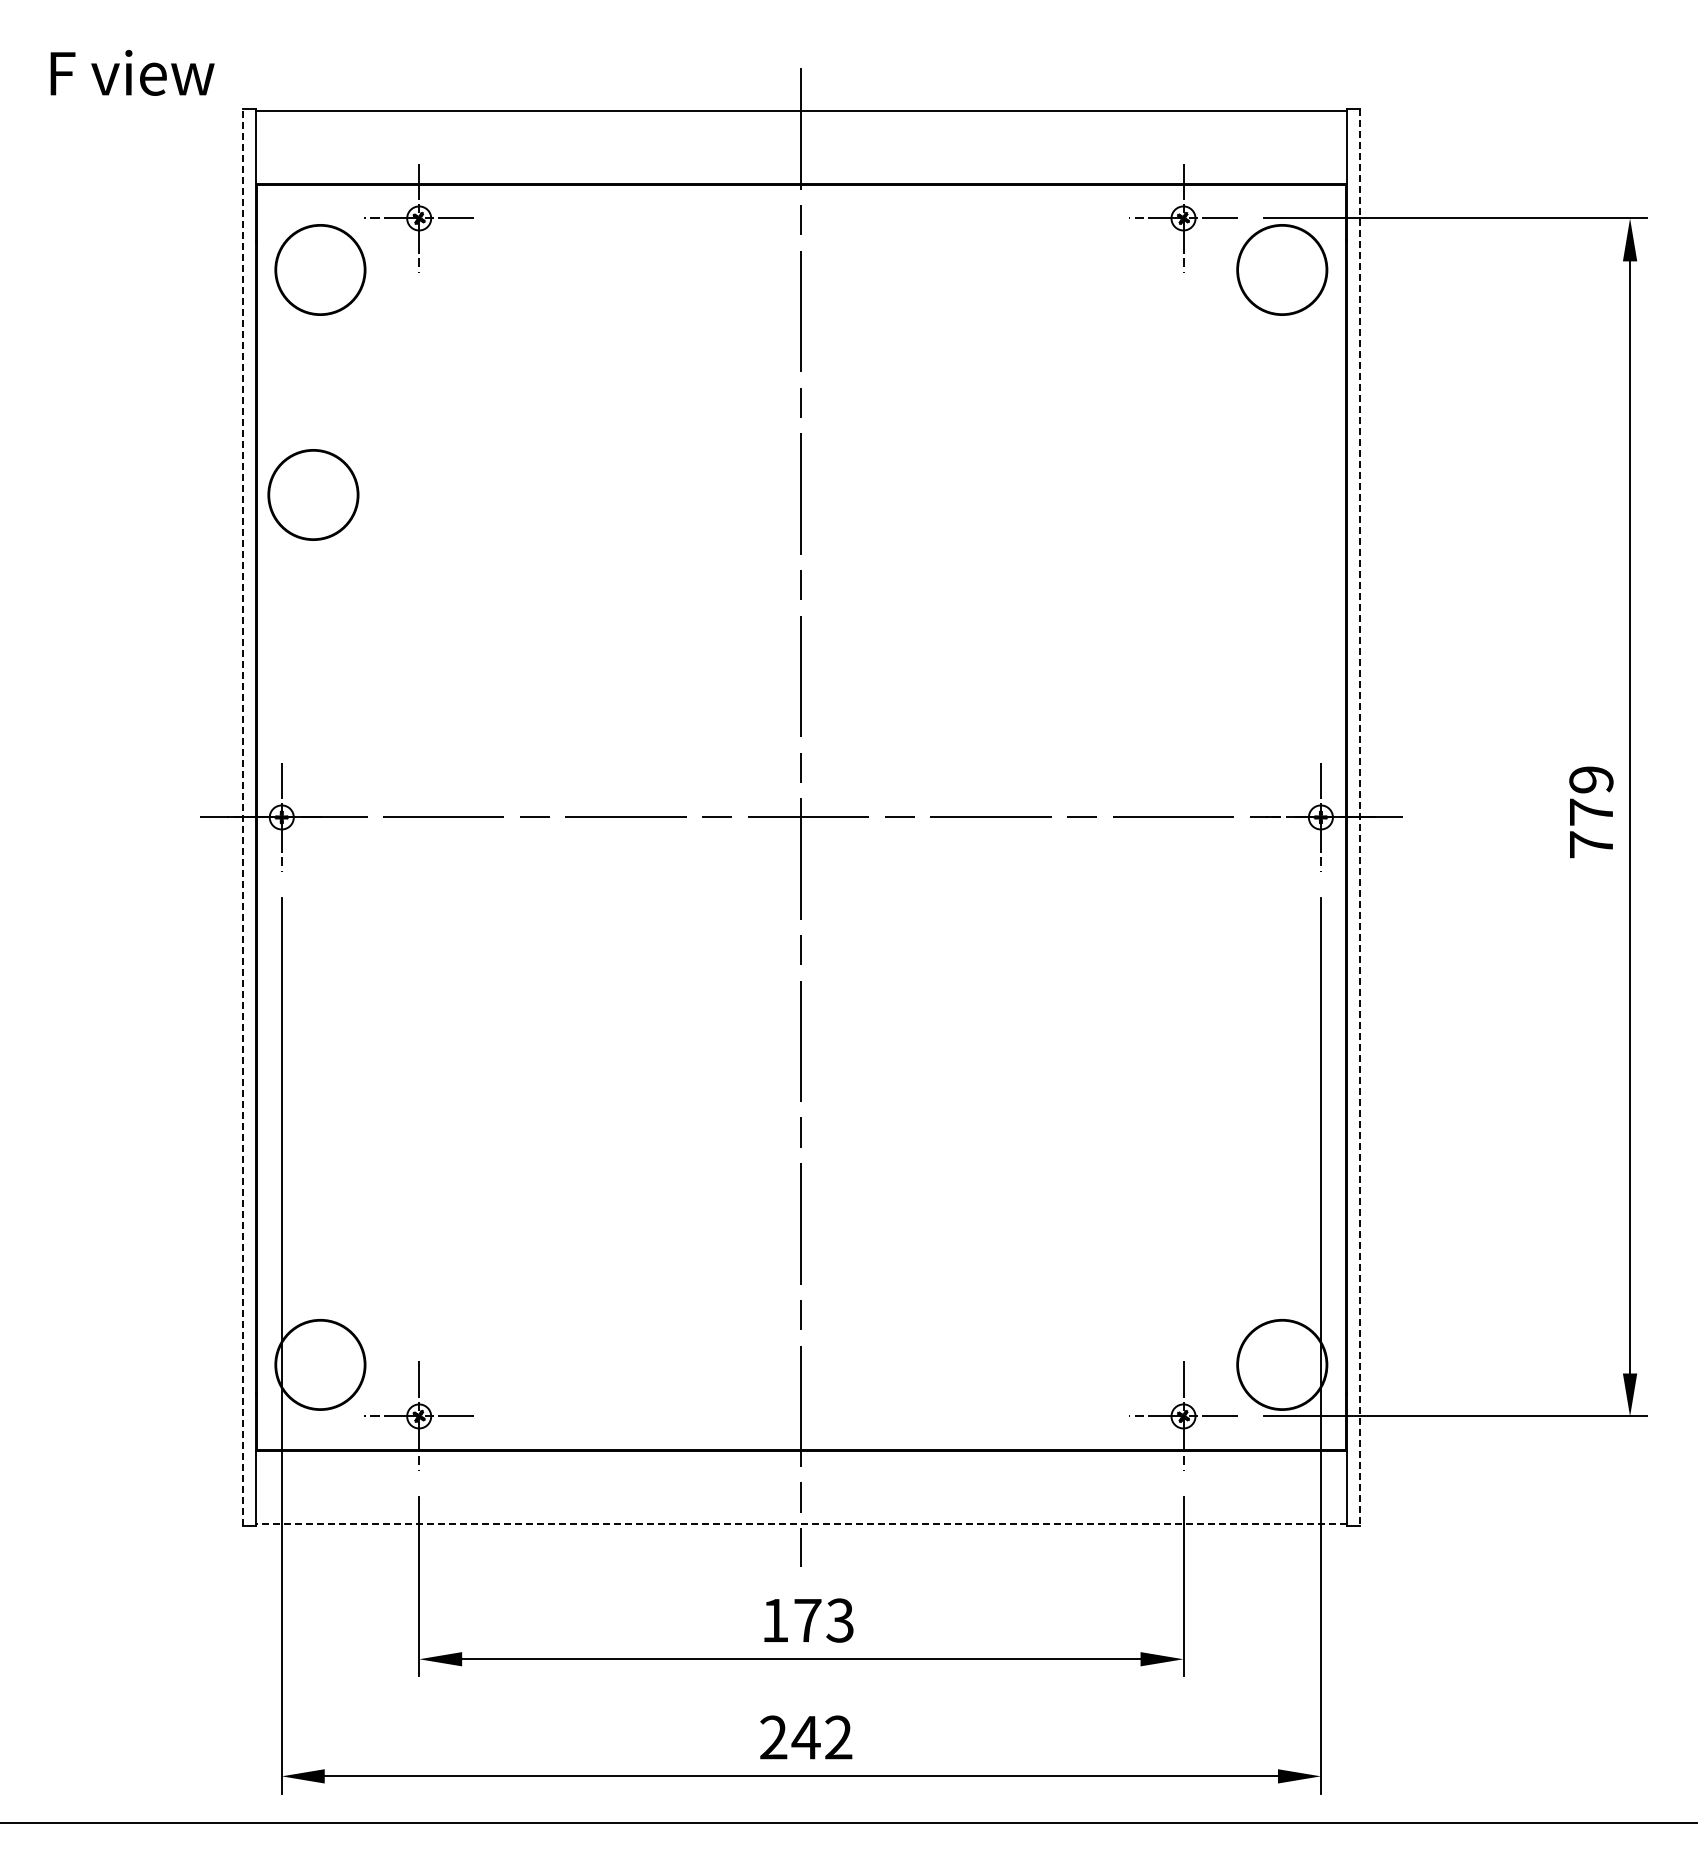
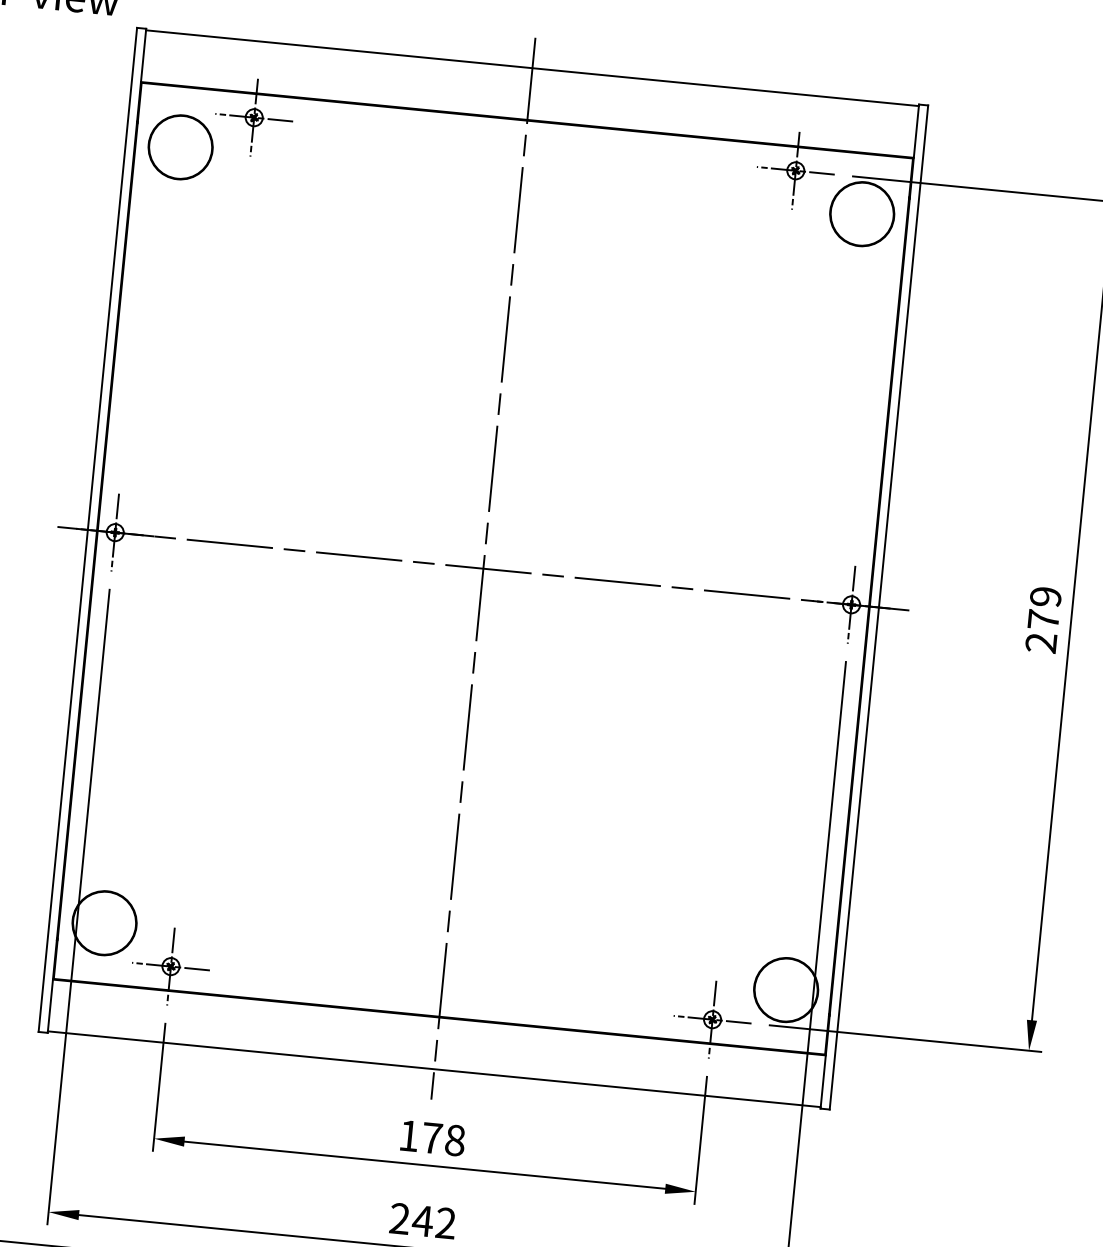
circle: (313, 494) -> (160, 305), removed
line: (243, 816) -> (88, 529), dashed -> solid
line: (1359, 817) -> (878, 607), dashed -> solid
text: (1590, 844) -> (1040, 642), 779 -> 279
line: (800, 1523) -> (433, 1068), dashed -> solid
text: (840, 1620) -> (455, 1140), 173 -> 178

